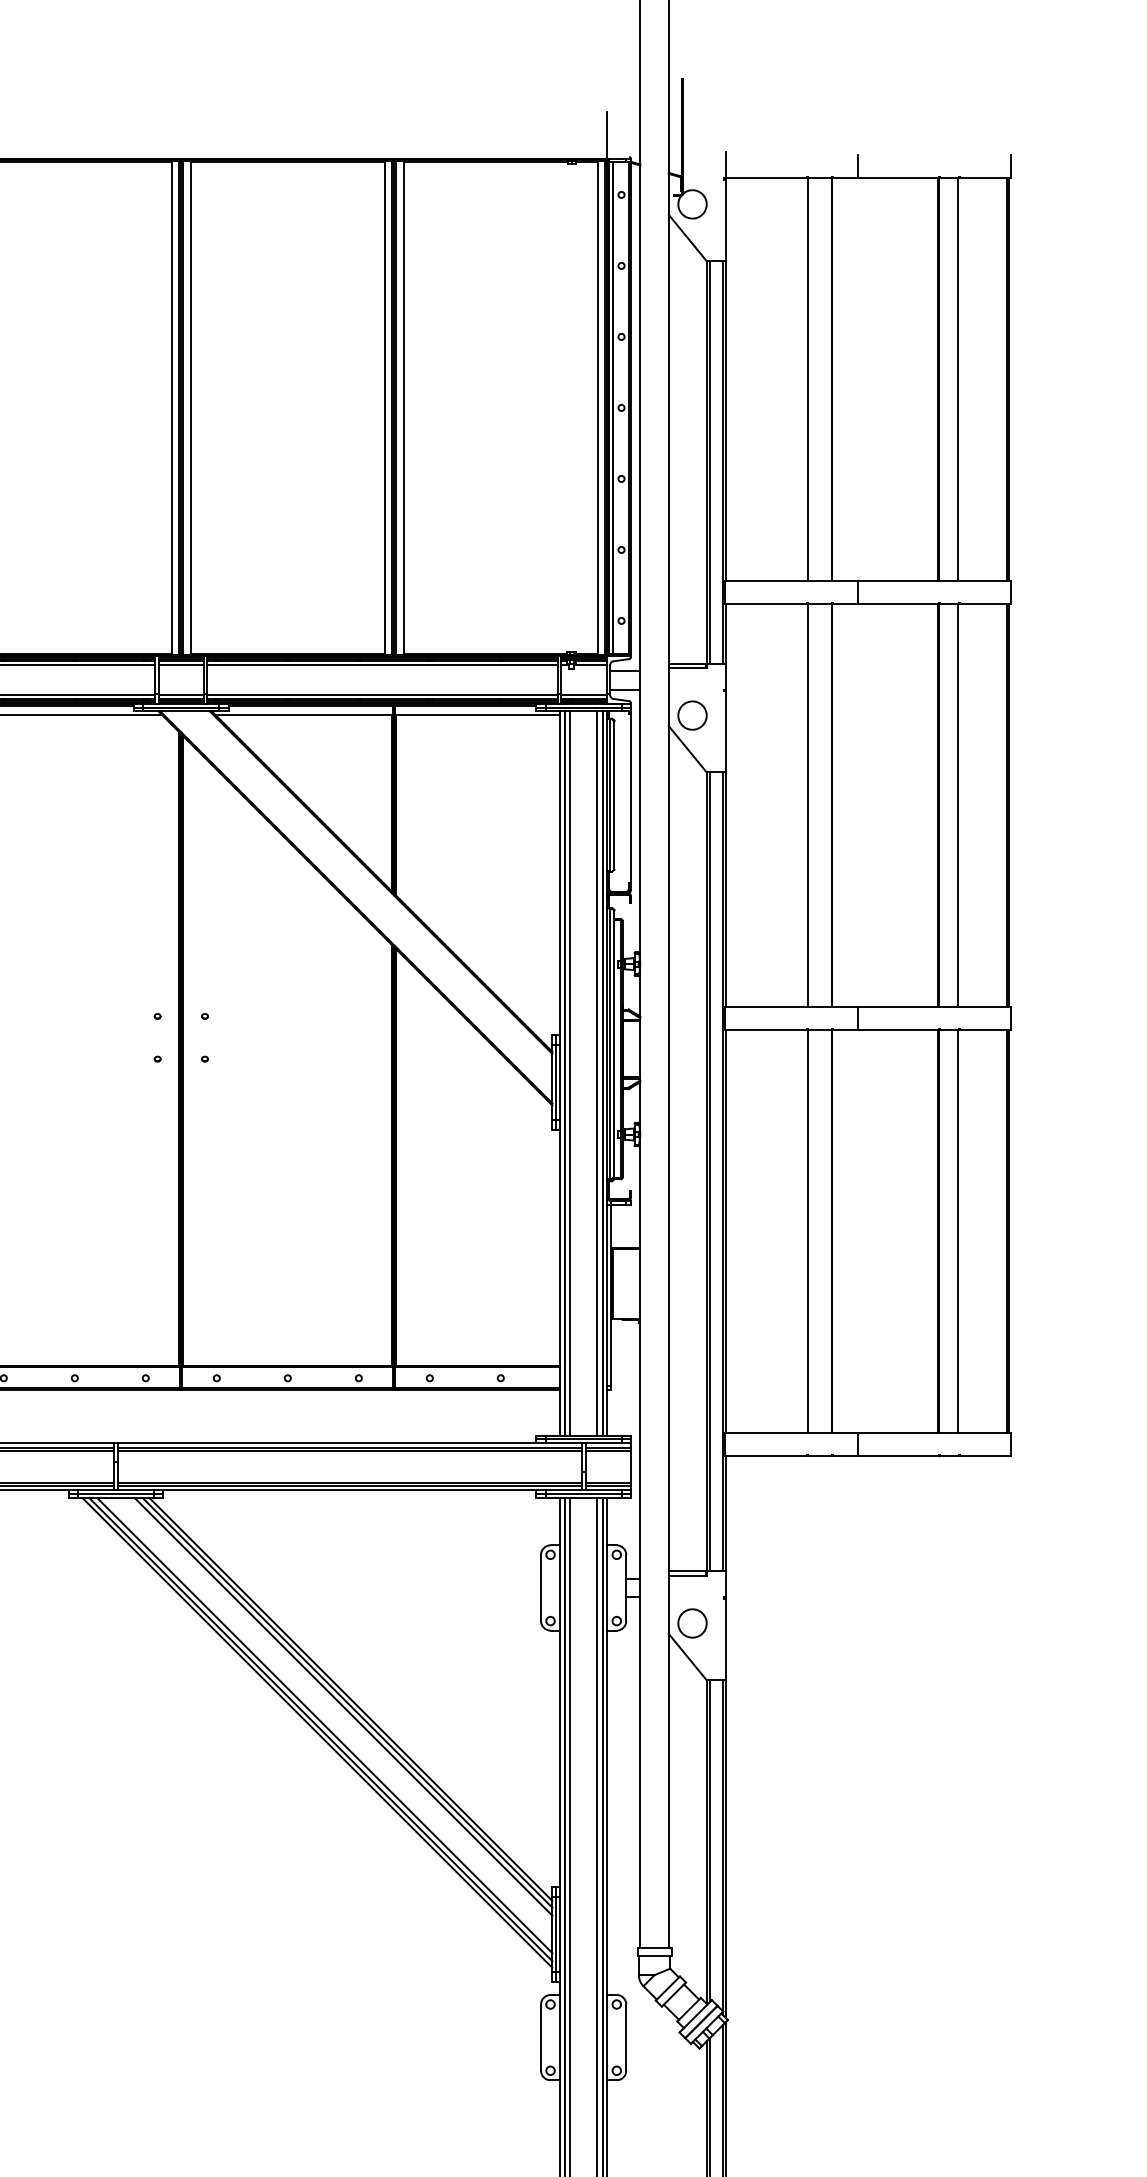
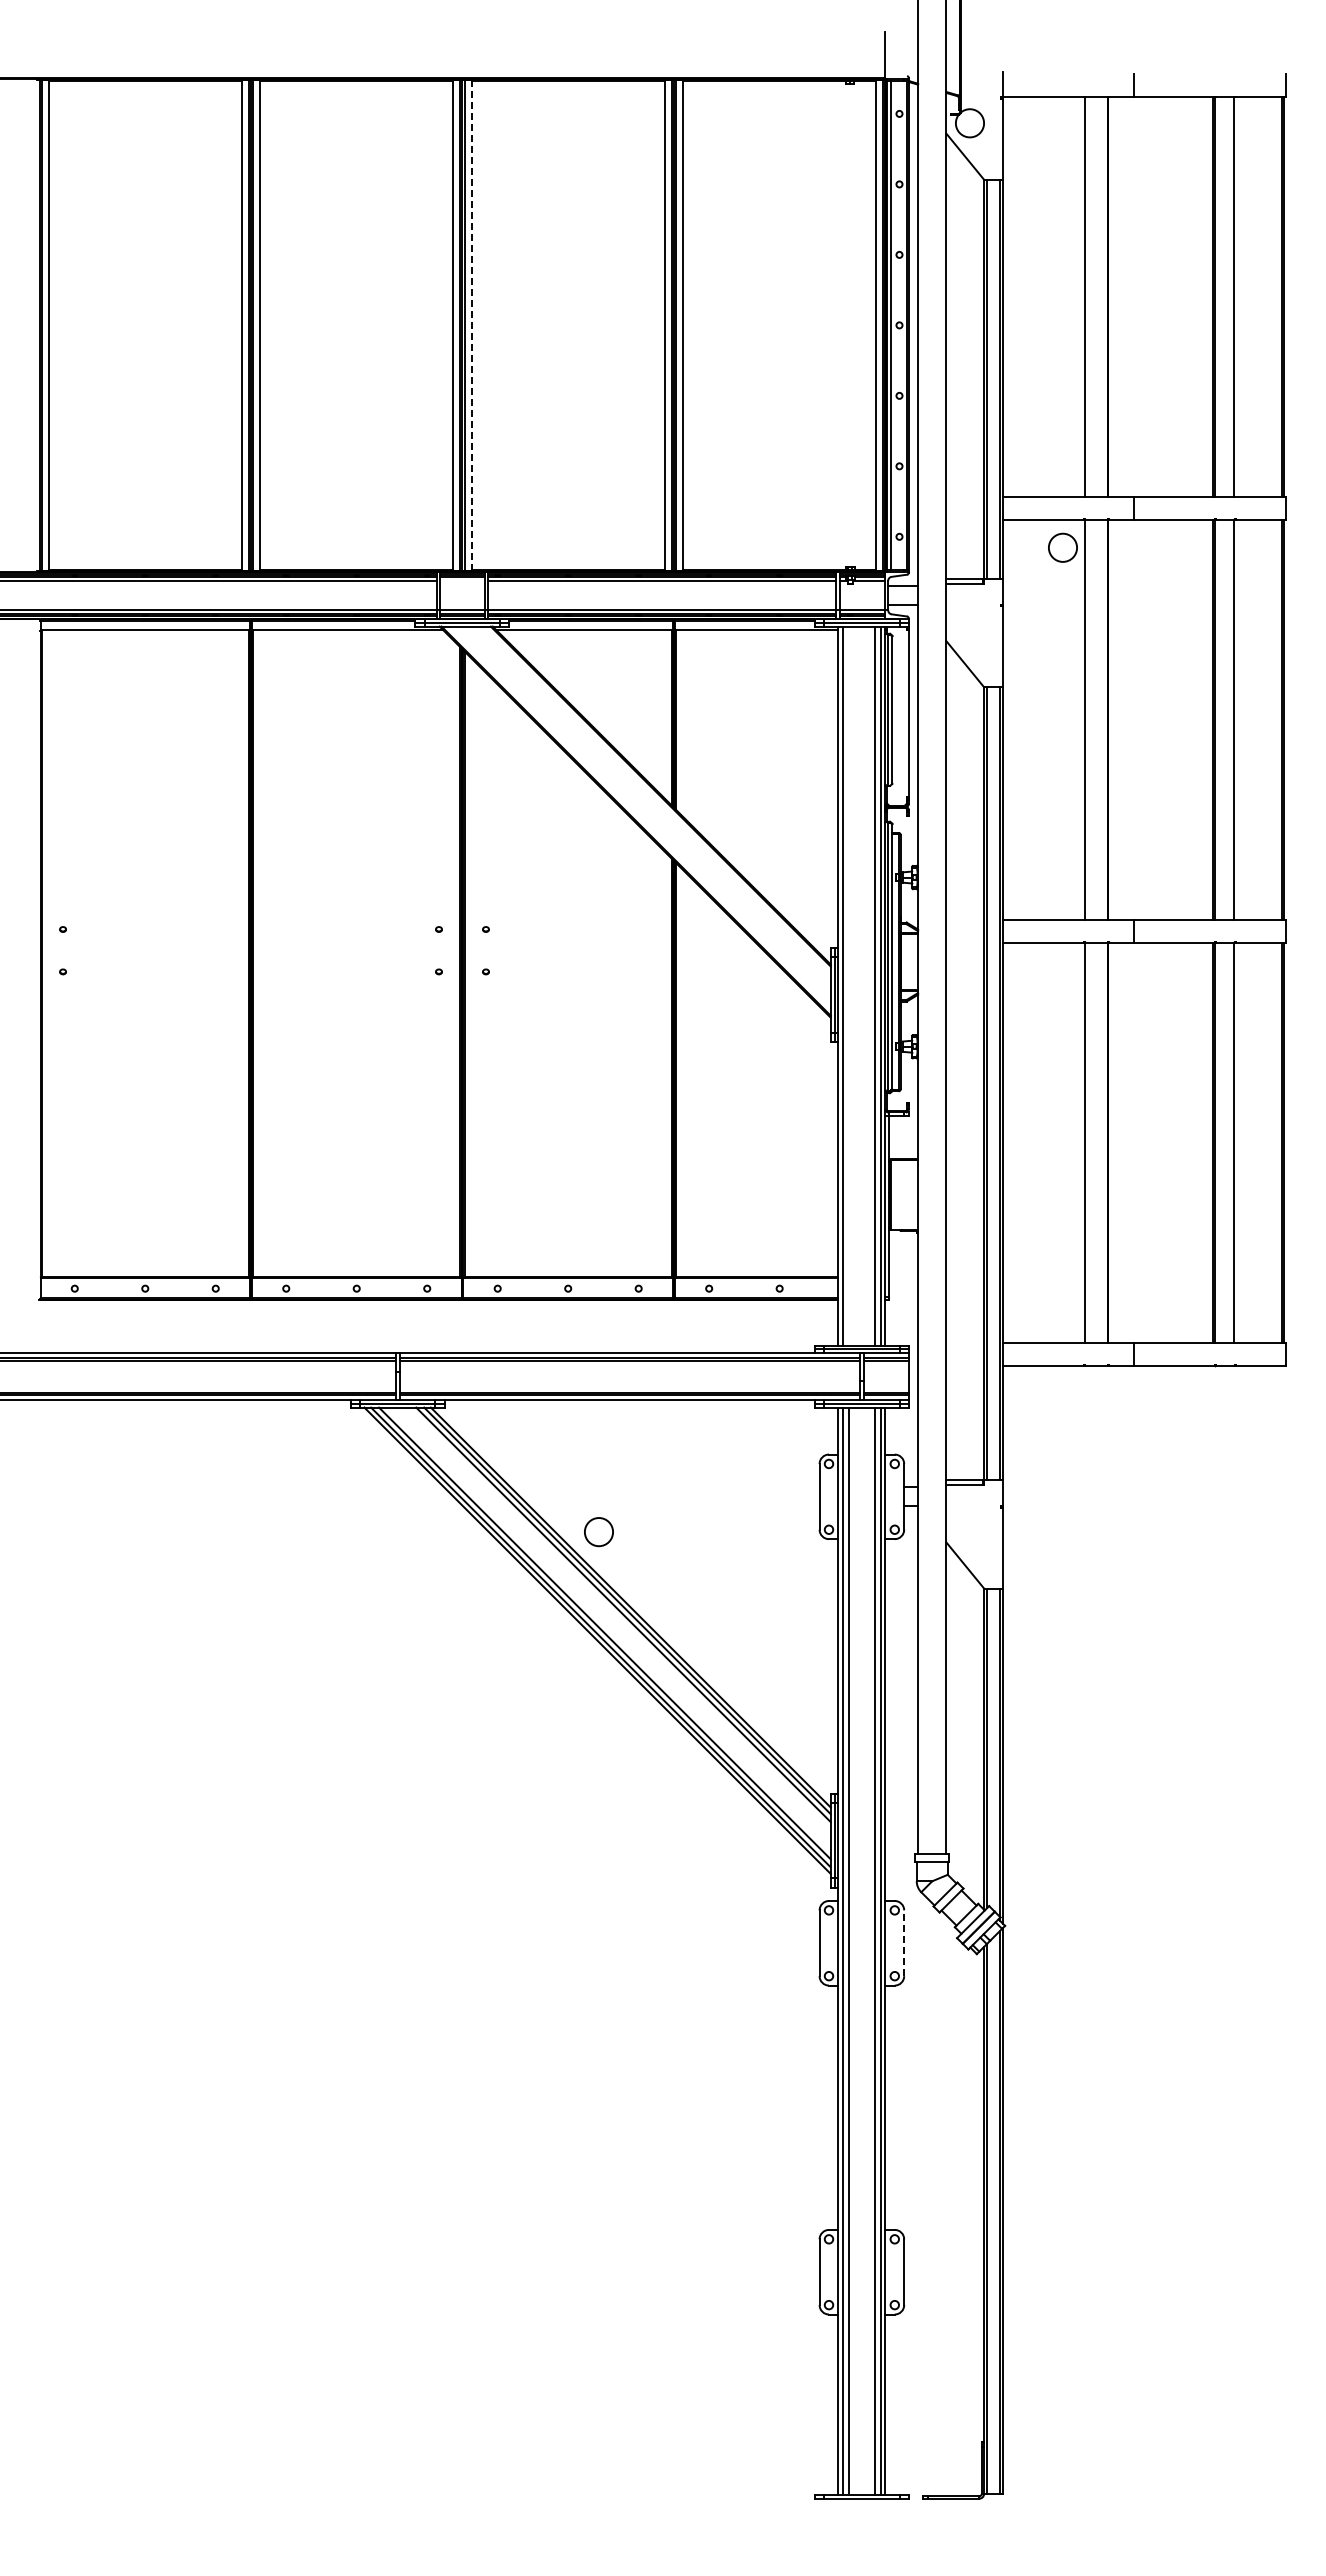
line: (190, 408) -> (471, 325), solid -> dashed
line: (181, 664) -> (462, 580), removed
circle: (692, 715) -> (1062, 547), moved
line: (570, 1072) -> (848, 985), removed
circle: (692, 1623) -> (598, 1532), moved
line: (626, 2037) -> (904, 1943), solid -> dashed

